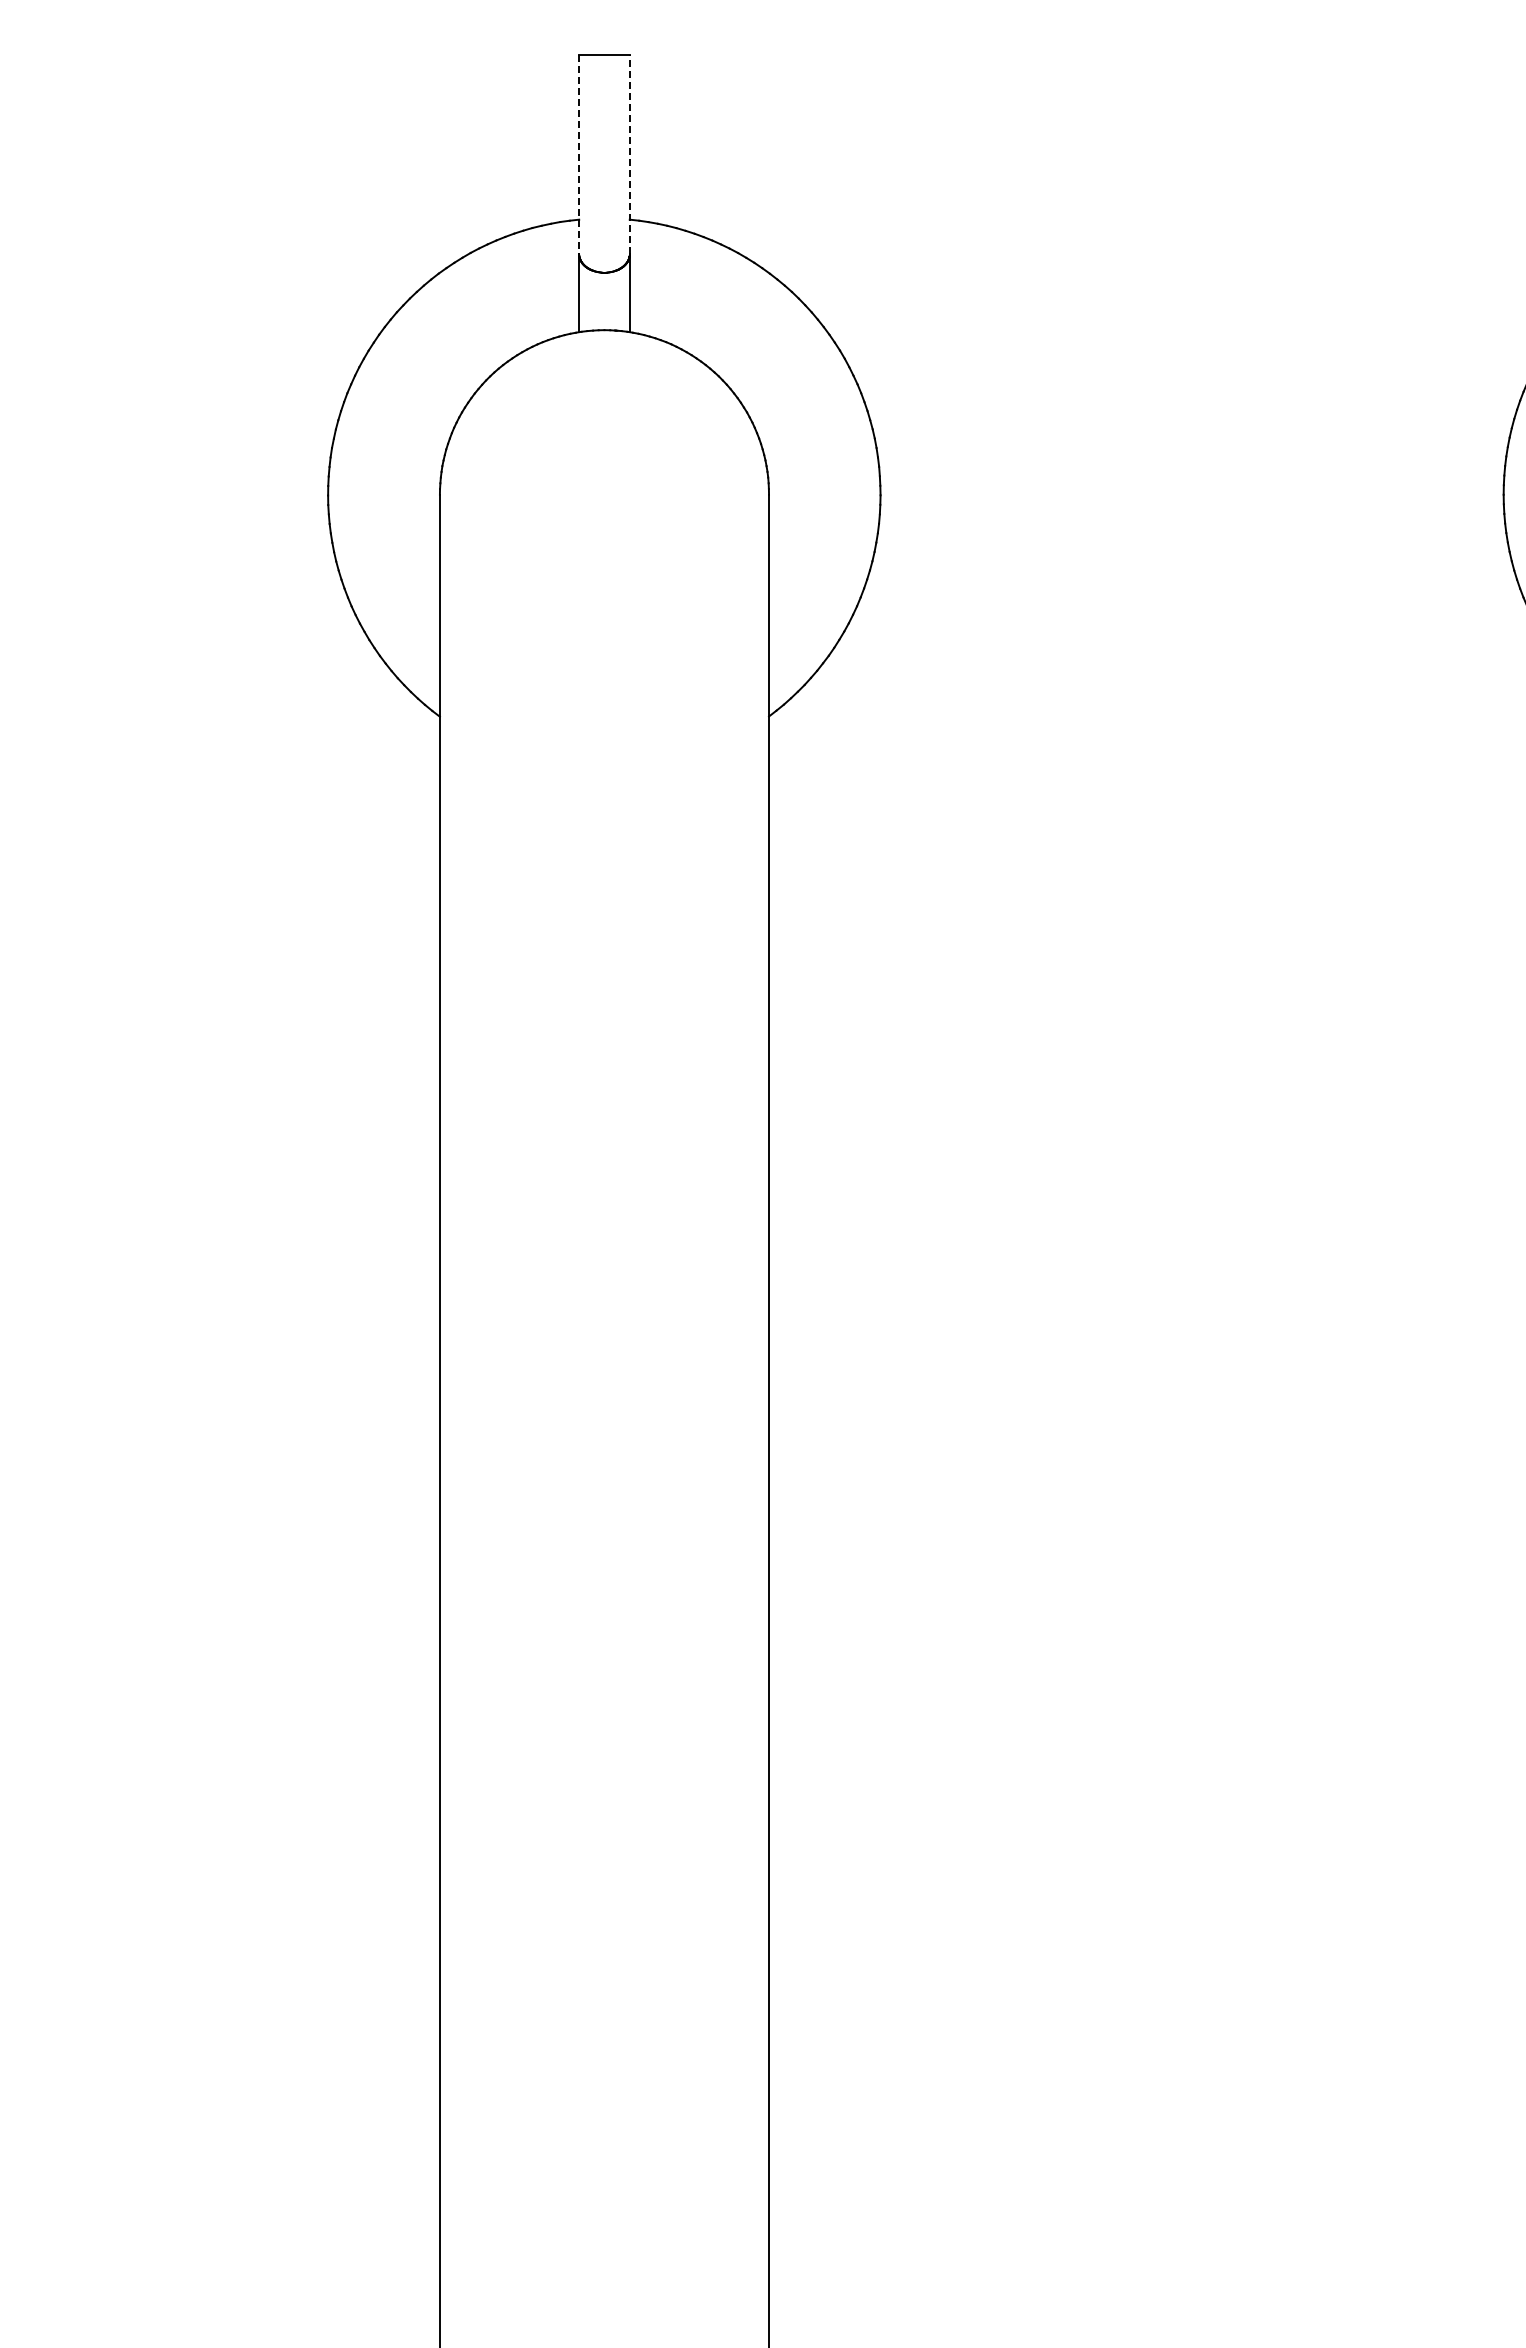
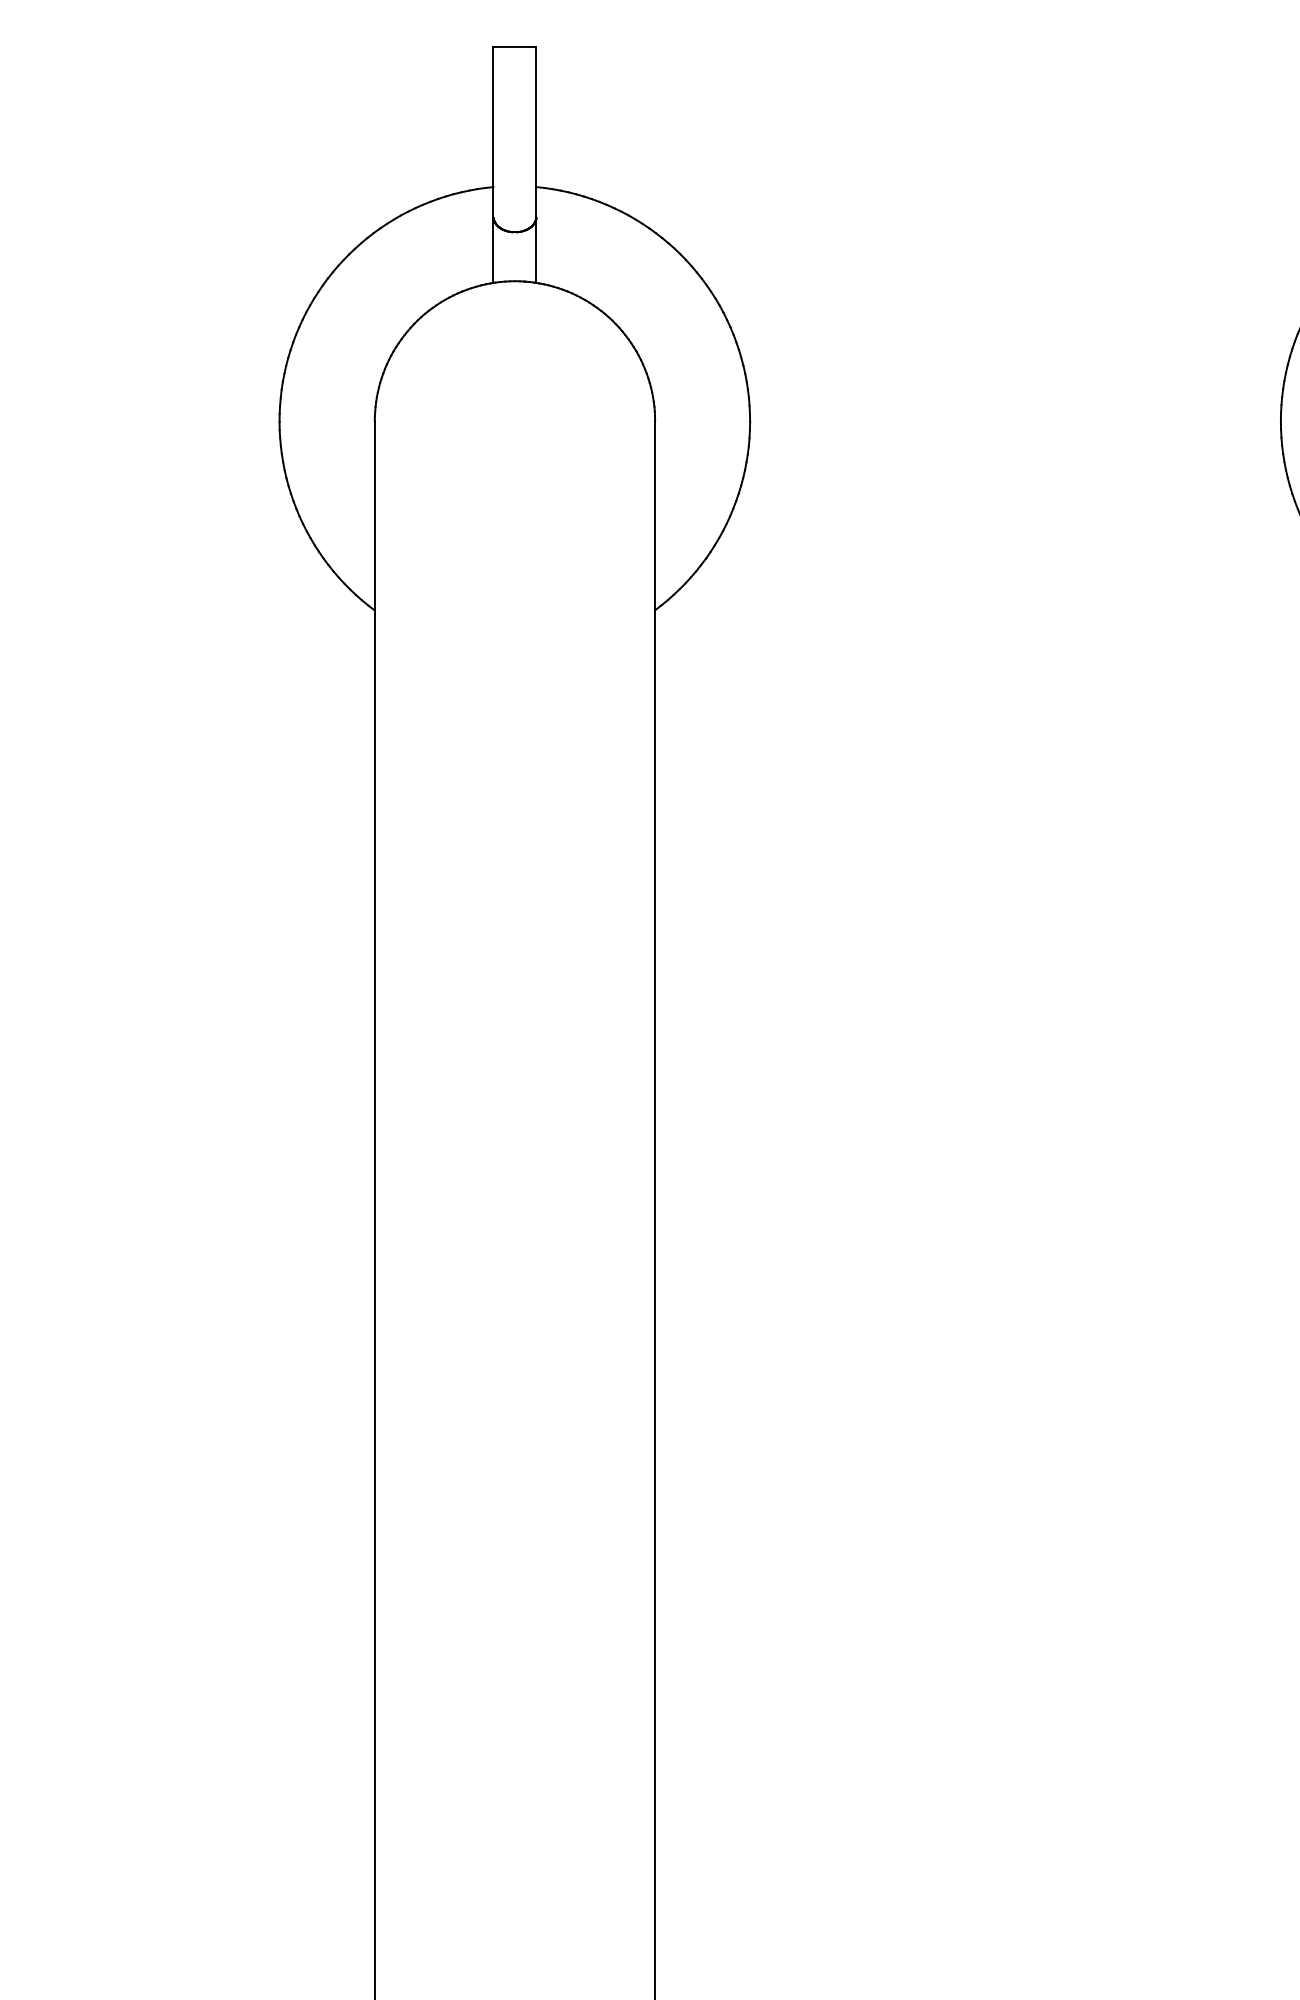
line: (579, 154) -> (493, 131), dashed -> solid
line: (629, 154) -> (536, 131), dashed -> solid

